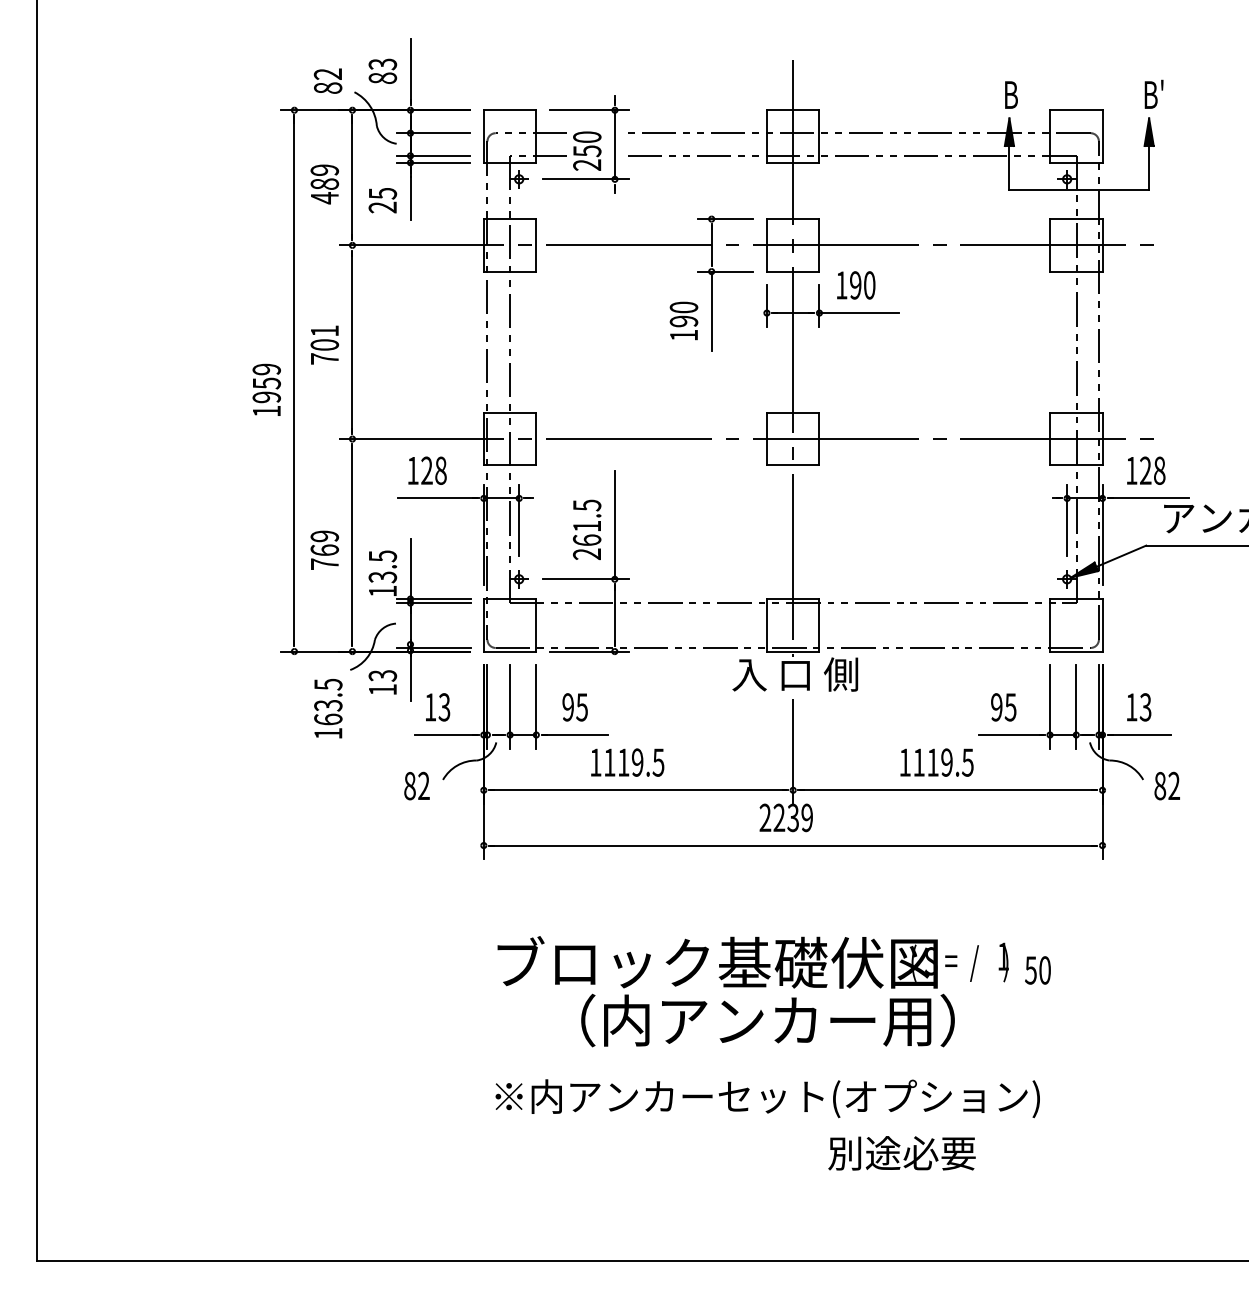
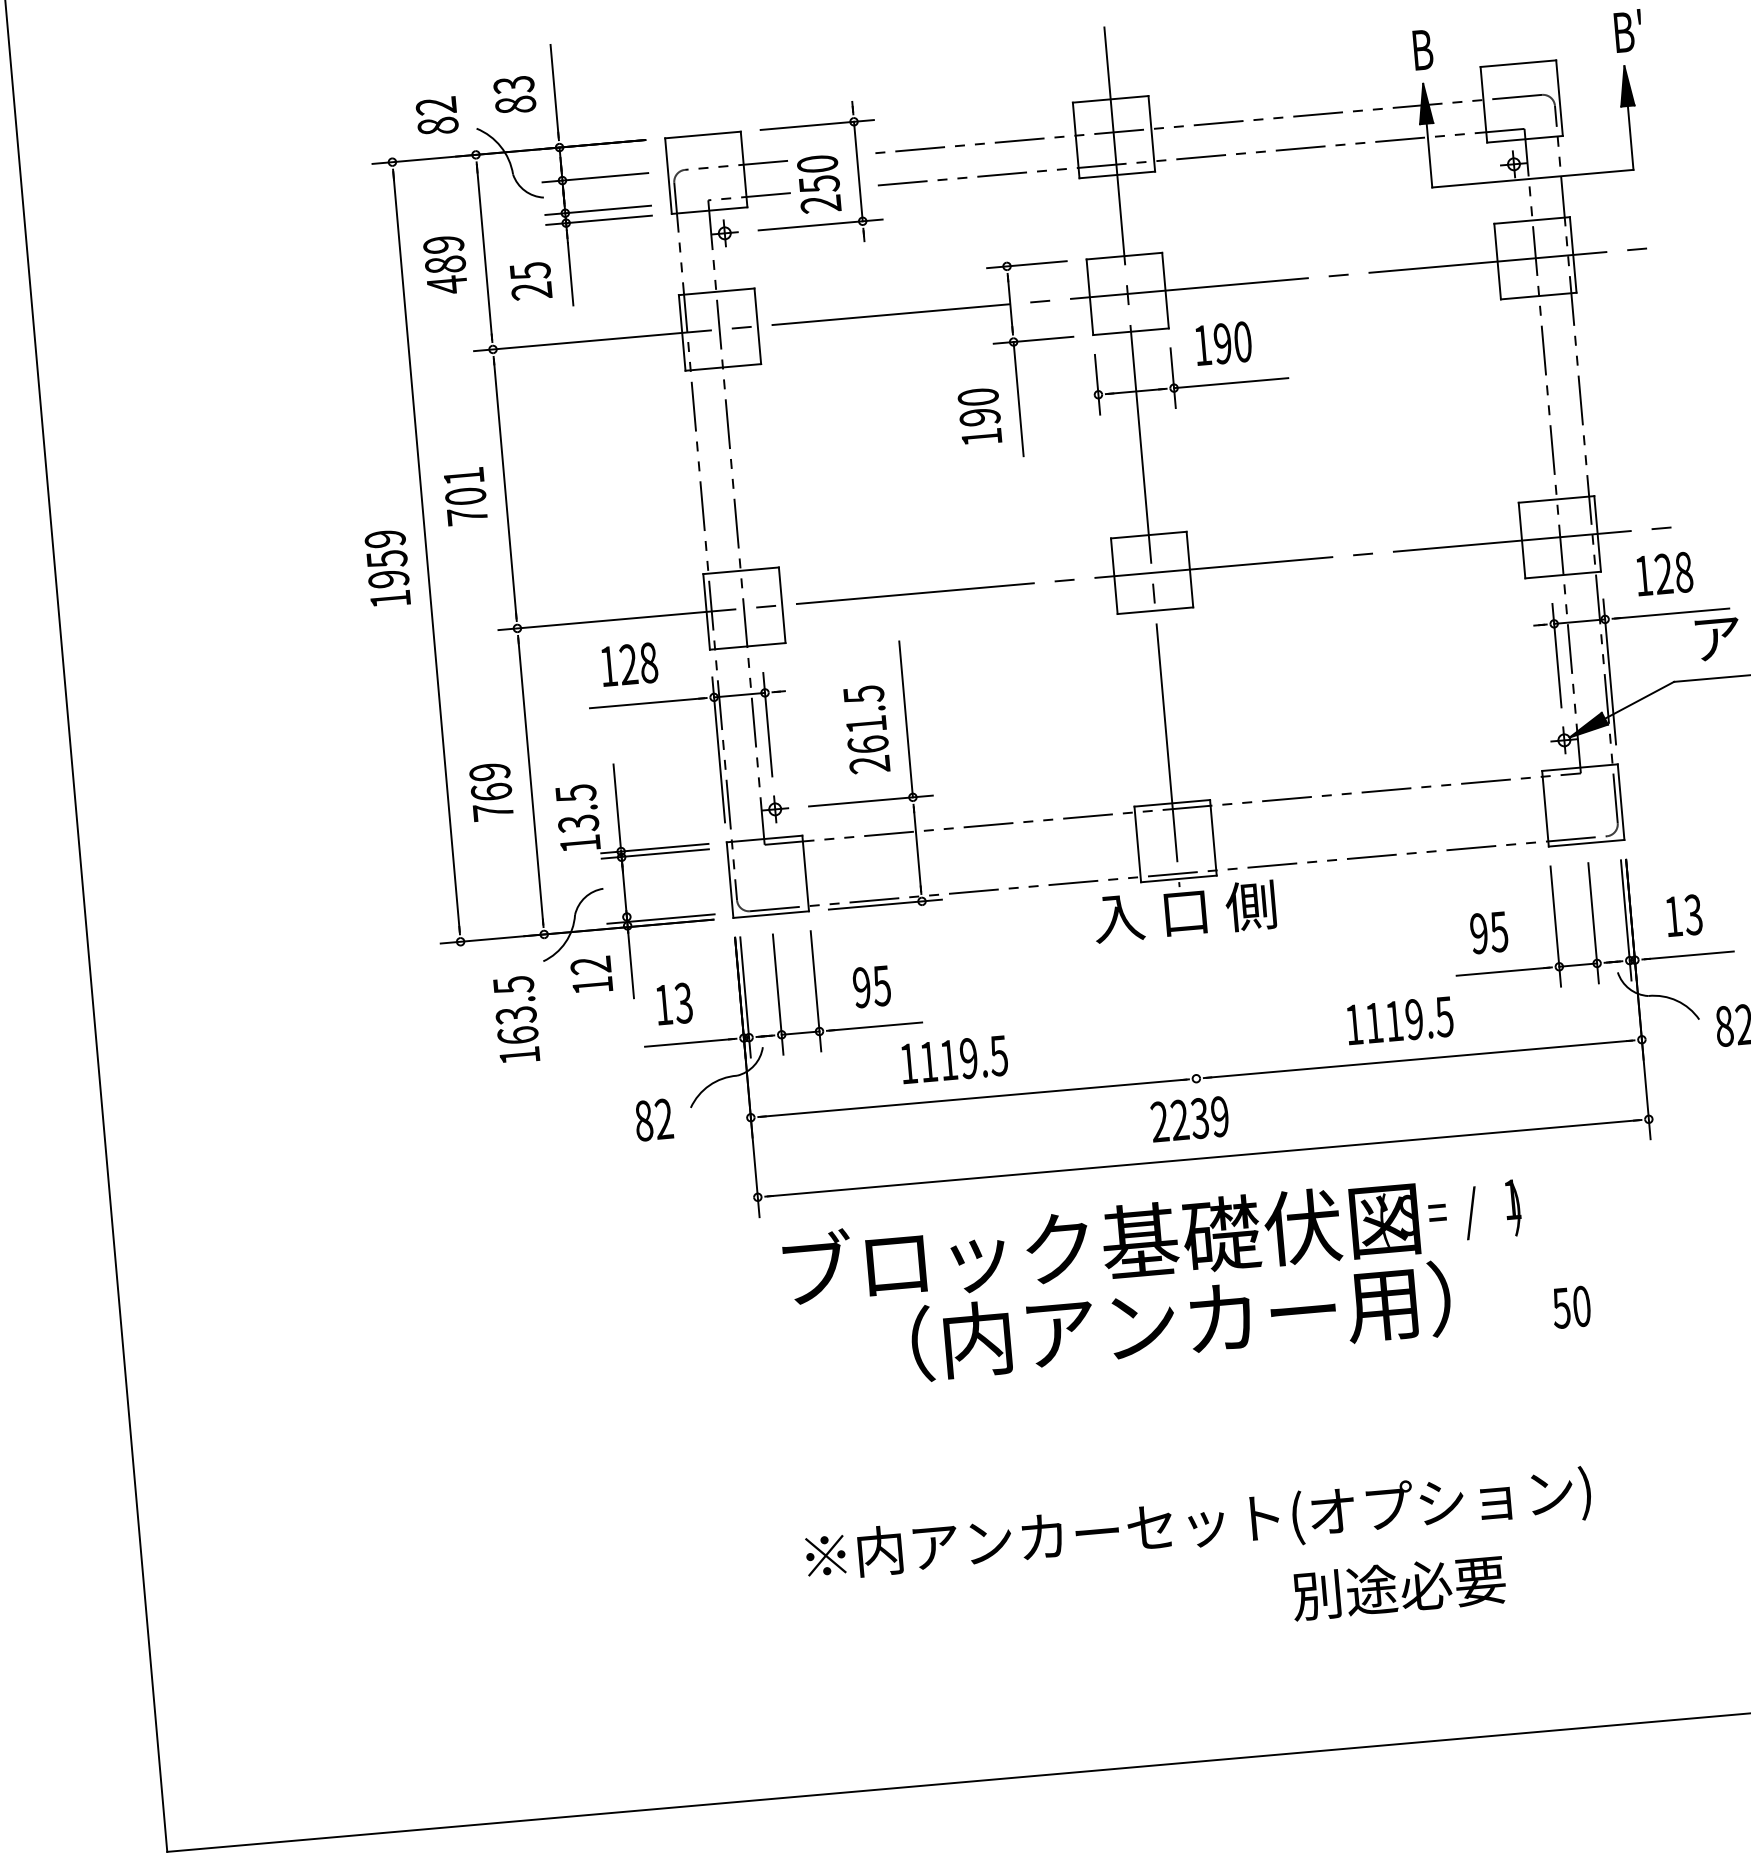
text: (383, 675) -> (591, 965), 13 -> 12
line: (793, 751) -> (1191, 1022), removed
text: (752, 991) -> (1155, 1281), moved

